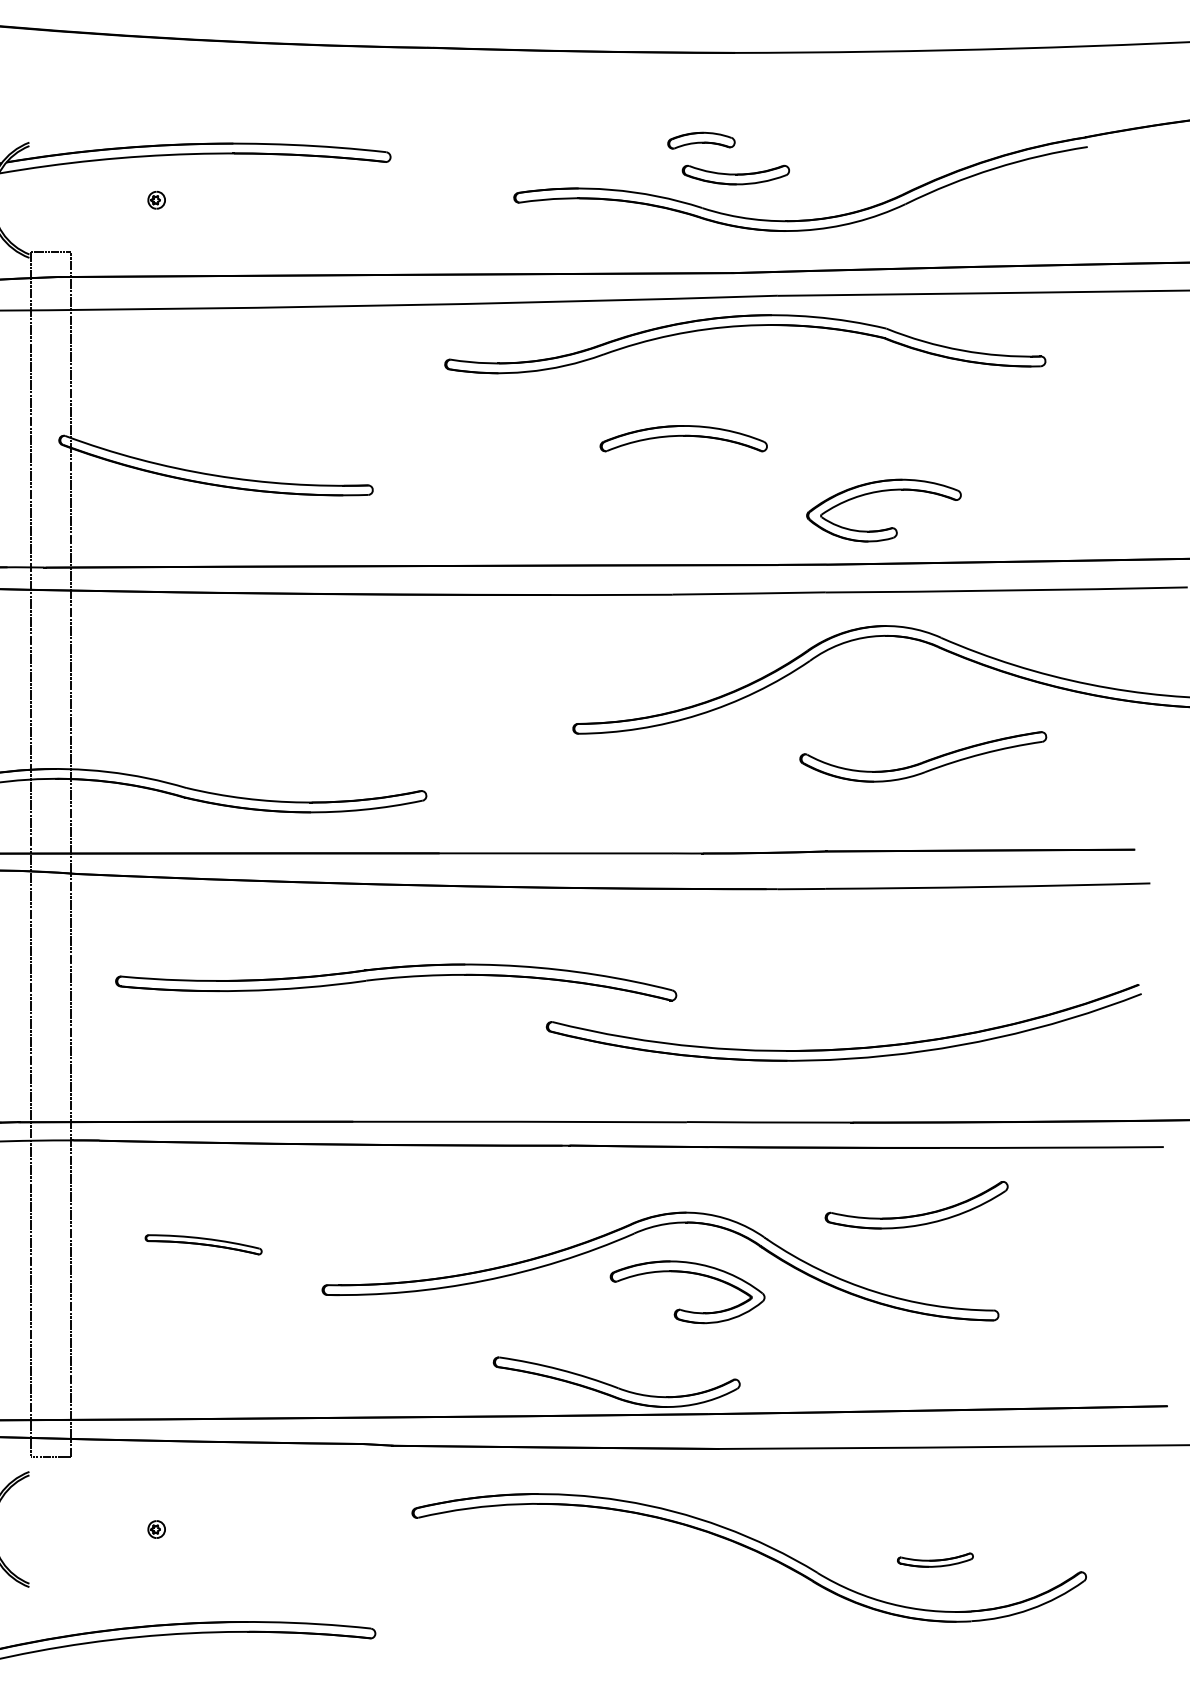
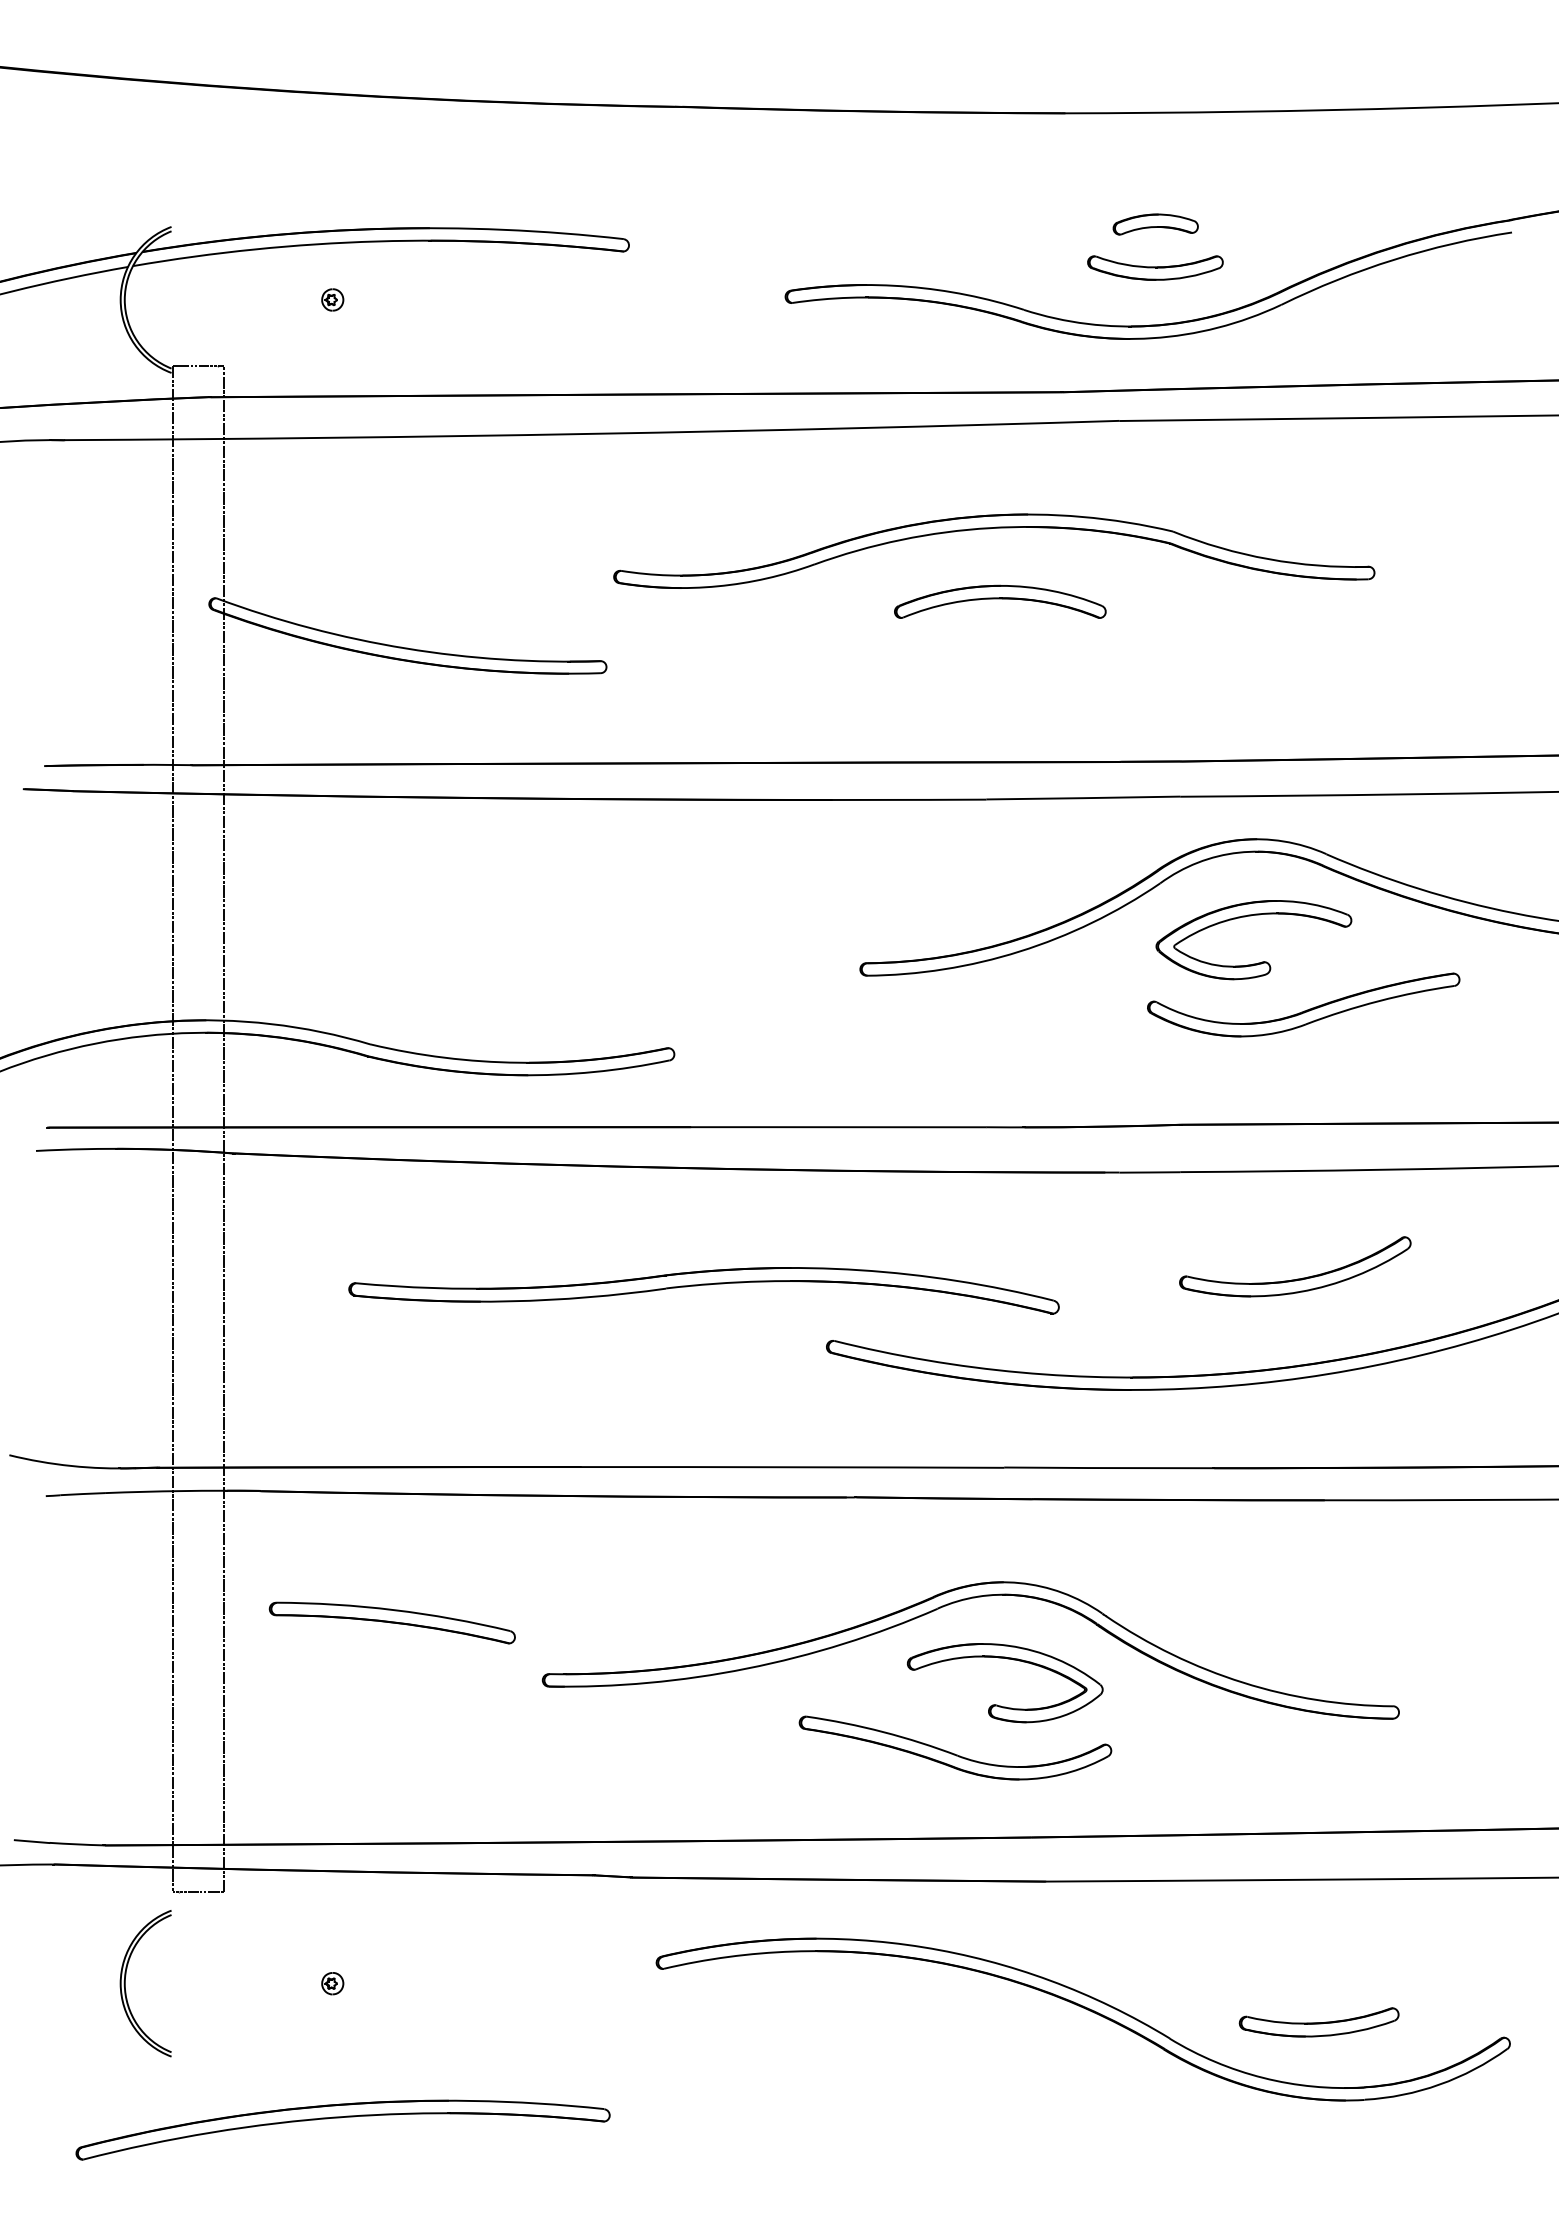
part: (701, 140) -> (1155, 224), moved
part: (735, 174) -> (1155, 267), moved
part: (741, 327) -> (989, 529), moved
part: (889, 527) -> (1261, 961), moved
part: (395, 982) -> (703, 1290), moved
part: (918, 1214) -> (1297, 1278), moved
part: (203, 1244) -> (391, 1622), size x1.67
part: (616, 1381) -> (955, 1747), moved
part: (934, 1560) -> (1318, 2022), size x1.67

